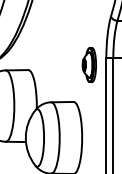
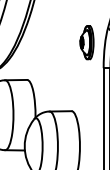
part: (88, 64) -> (86, 42), moved

